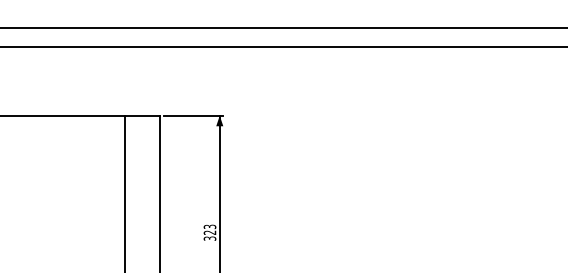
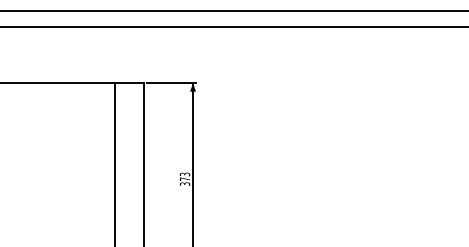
text: (209, 233) -> (184, 179), 323 -> 373

